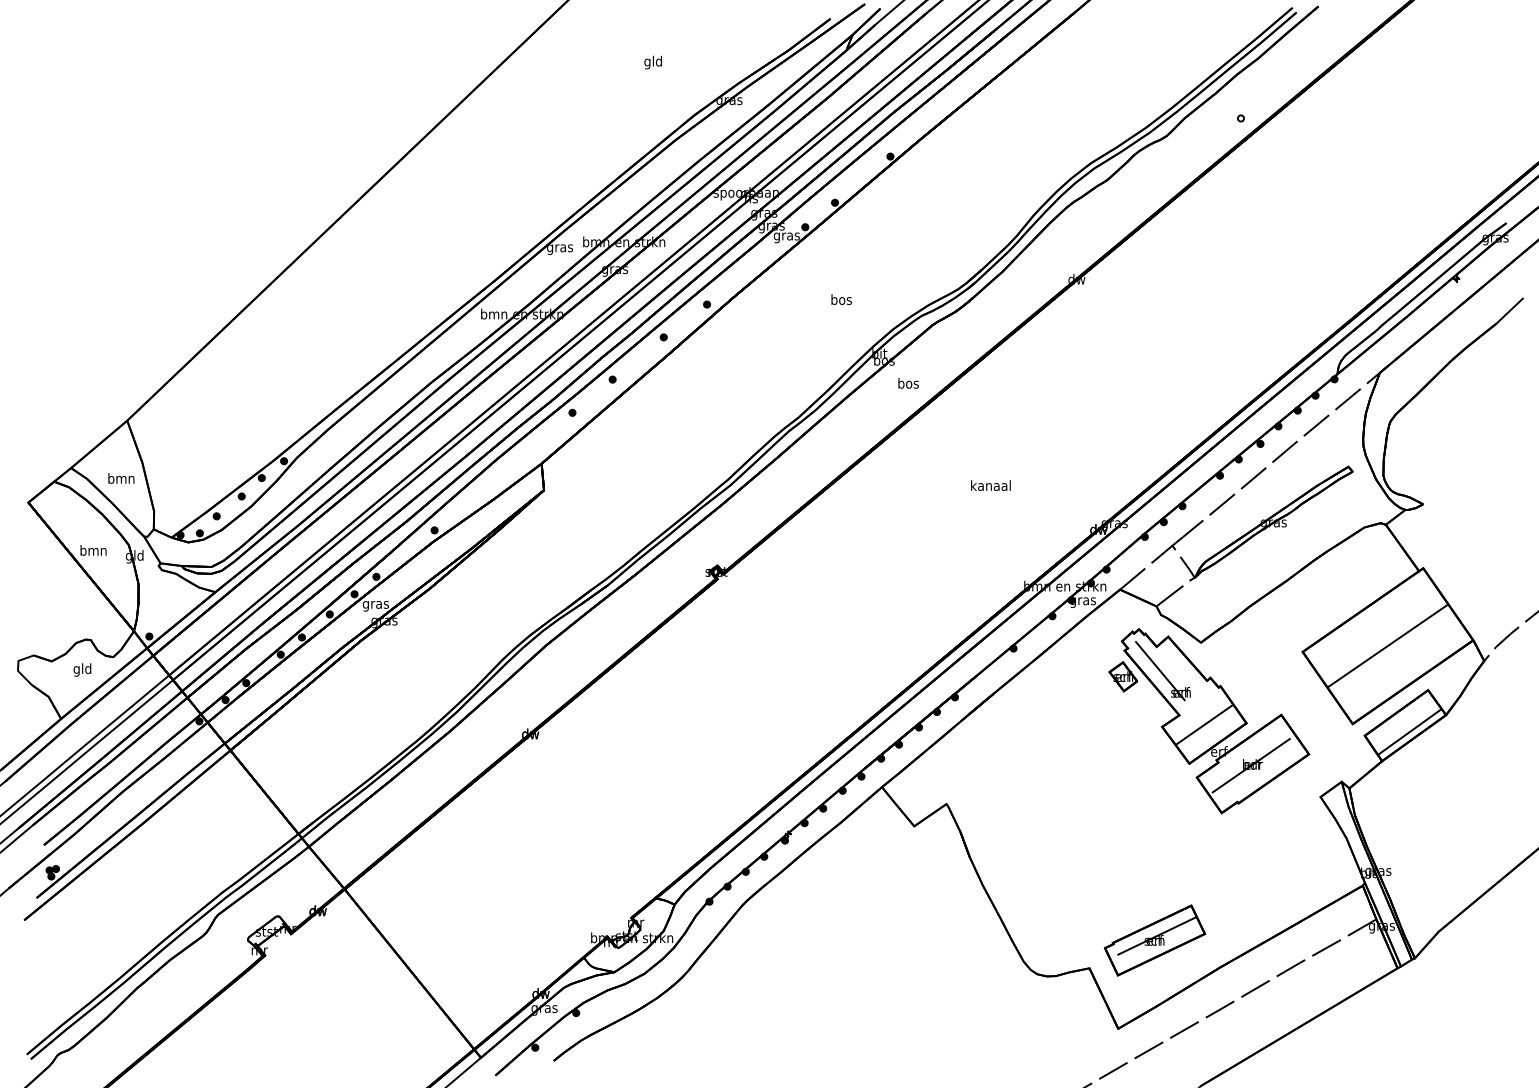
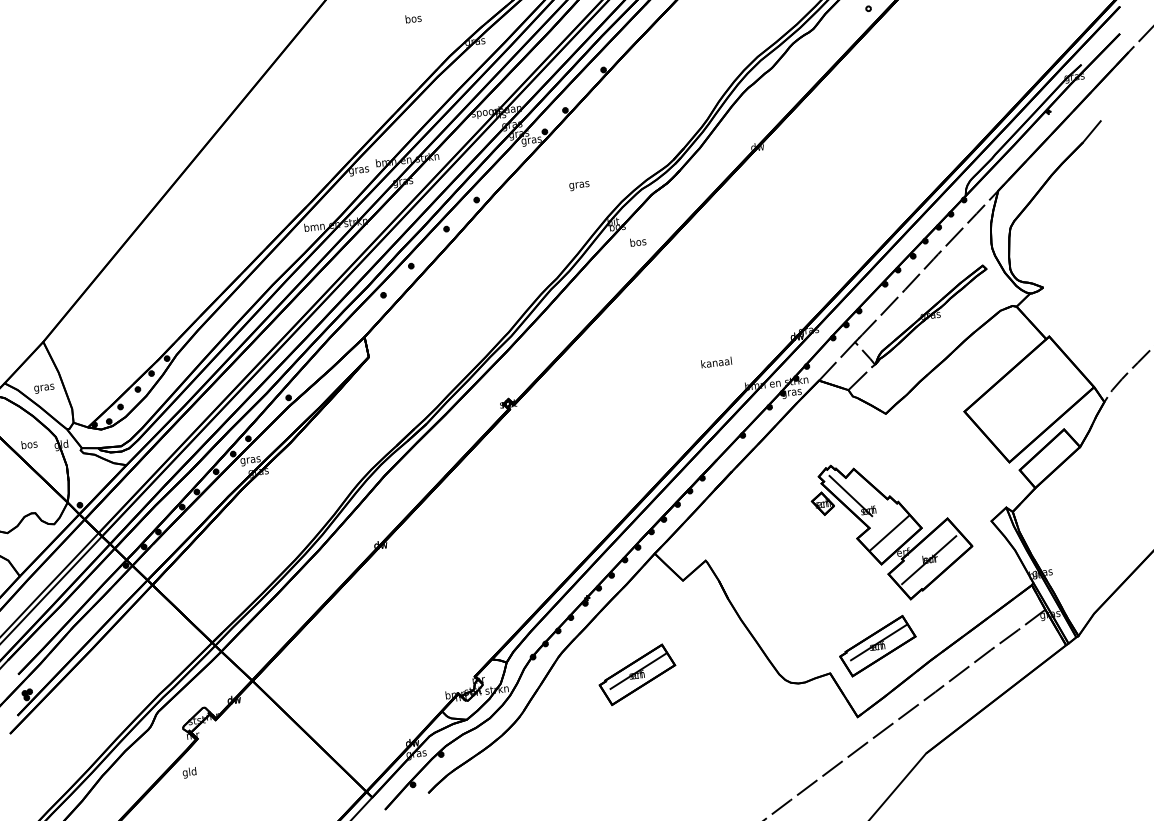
text: (653, 62) -> (413, 19), gld -> bos
text: (841, 300) -> (579, 184), bos -> gras
text: (121, 479) -> (44, 387), bmn -> gras
text: (990, 485) -> (716, 362), moved
text: (93, 550) -> (29, 444), bmn -> bos
line: (1386, 646) -> (1028, 399), removed
text: (82, 669) -> (189, 772), moved
part: (1209, 721) -> (893, 530), moved
line: (1409, 731) -> (1053, 462), removed
part: (841, 940) -> (637, 674), added

